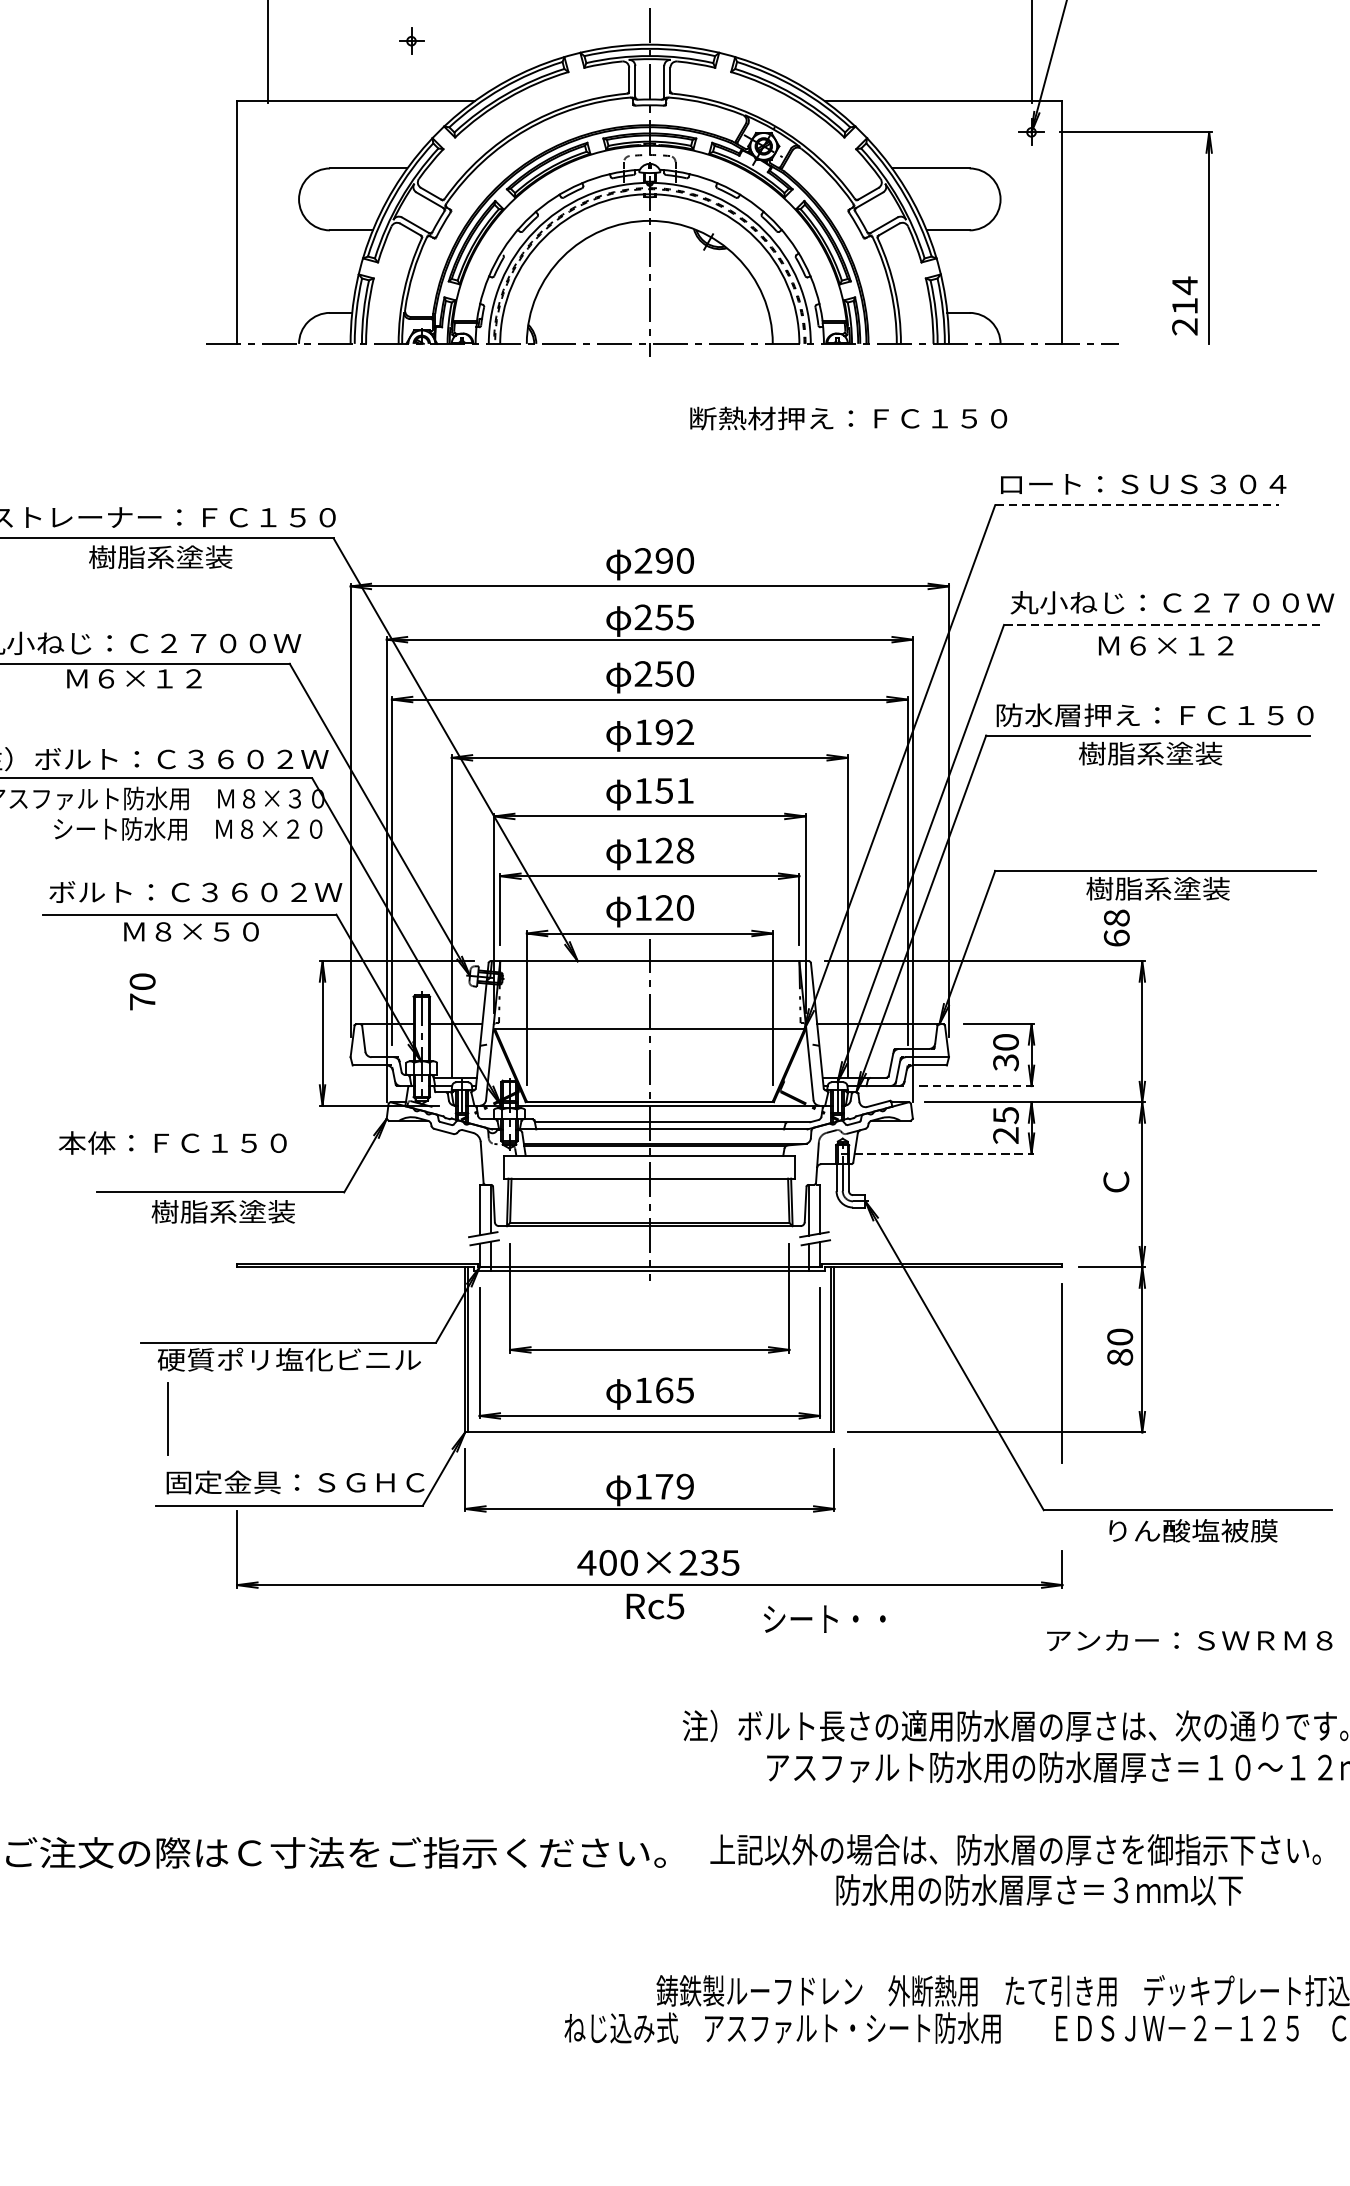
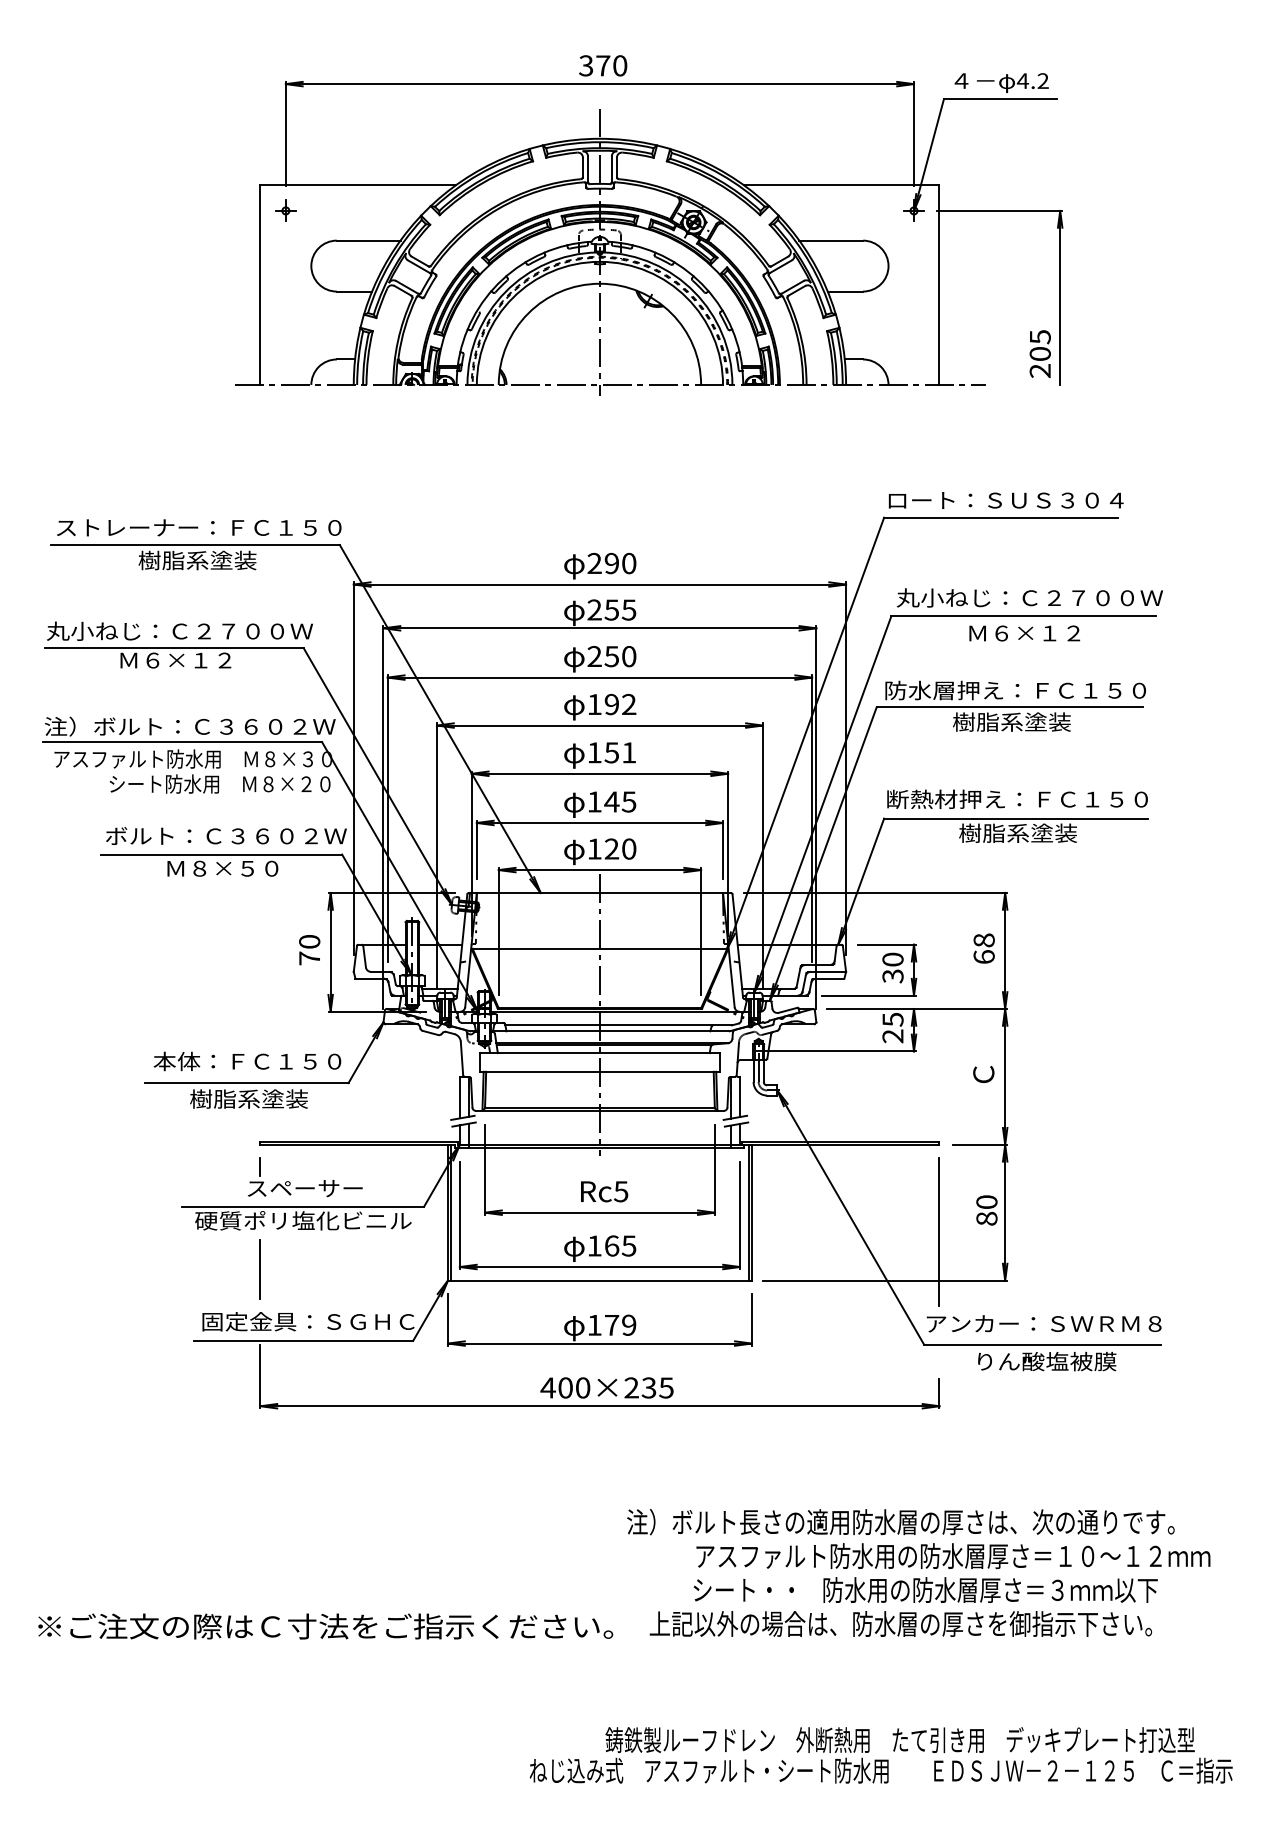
part: (411, 40) -> (285, 210), moved
text: (1184, 294) -> (1039, 344), 214 -> 205
text: (848, 417) -> (1017, 798), moved
line: (1137, 504) -> (1001, 517), dashed -> solid
line: (1164, 625) -> (1023, 616), dashed -> solid
text: (674, 850) -> (620, 801), 128 -> 145
text: (1115, 927) -> (983, 948), moved
text: (142, 992) -> (309, 950), moved
line: (977, 1085) -> (869, 995), dashed -> solid
text: (172, 1143) -> (247, 1061), moved
line: (937, 1153) -> (836, 1051), dashed -> solid
part: (291, 1319) -> (305, 1187), added
line: (166, 1418) -> (259, 1269), moved
text: (655, 1606) -> (604, 1191), moved
text: (824, 1619) -> (743, 1590), moved
text: (1188, 1640) -> (1043, 1323), moved
text: (1039, 1889) -> (990, 1589), moved

